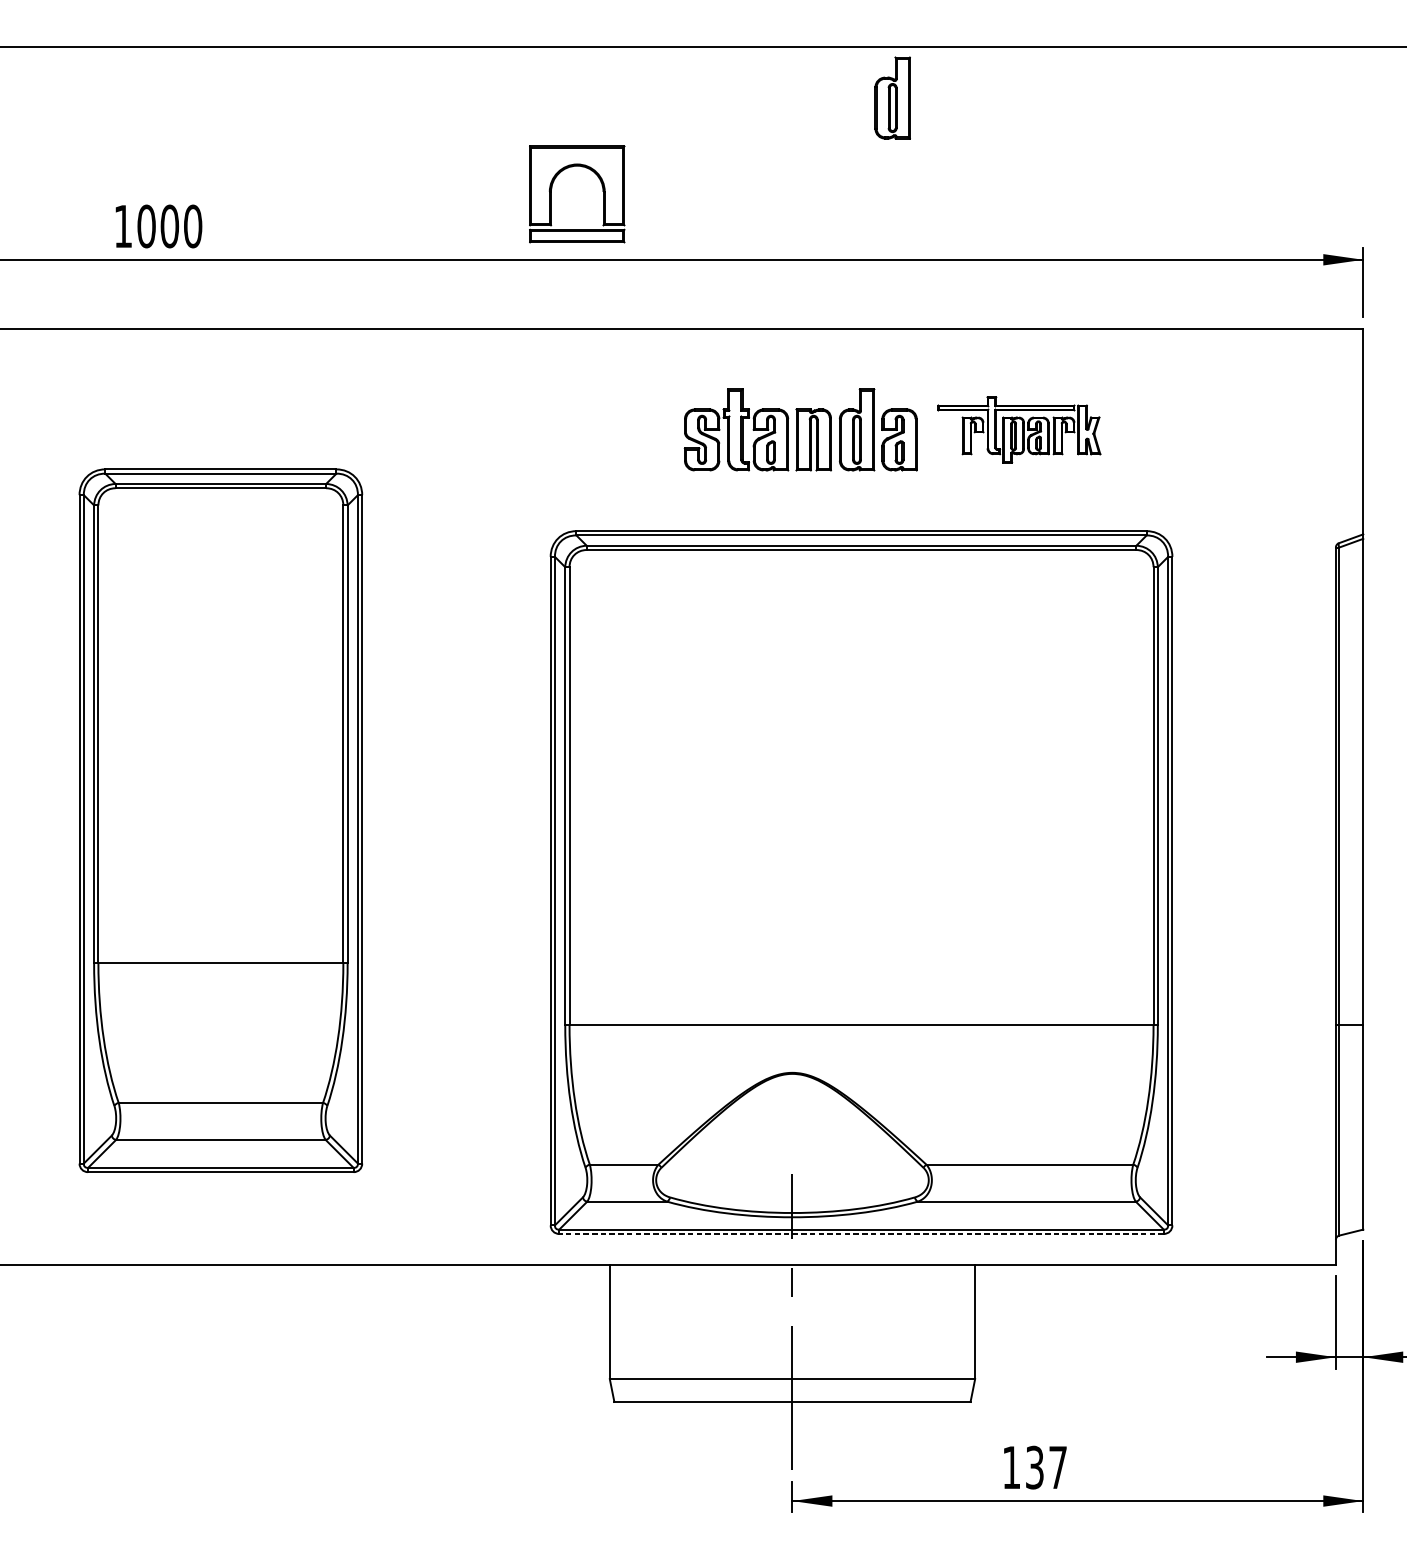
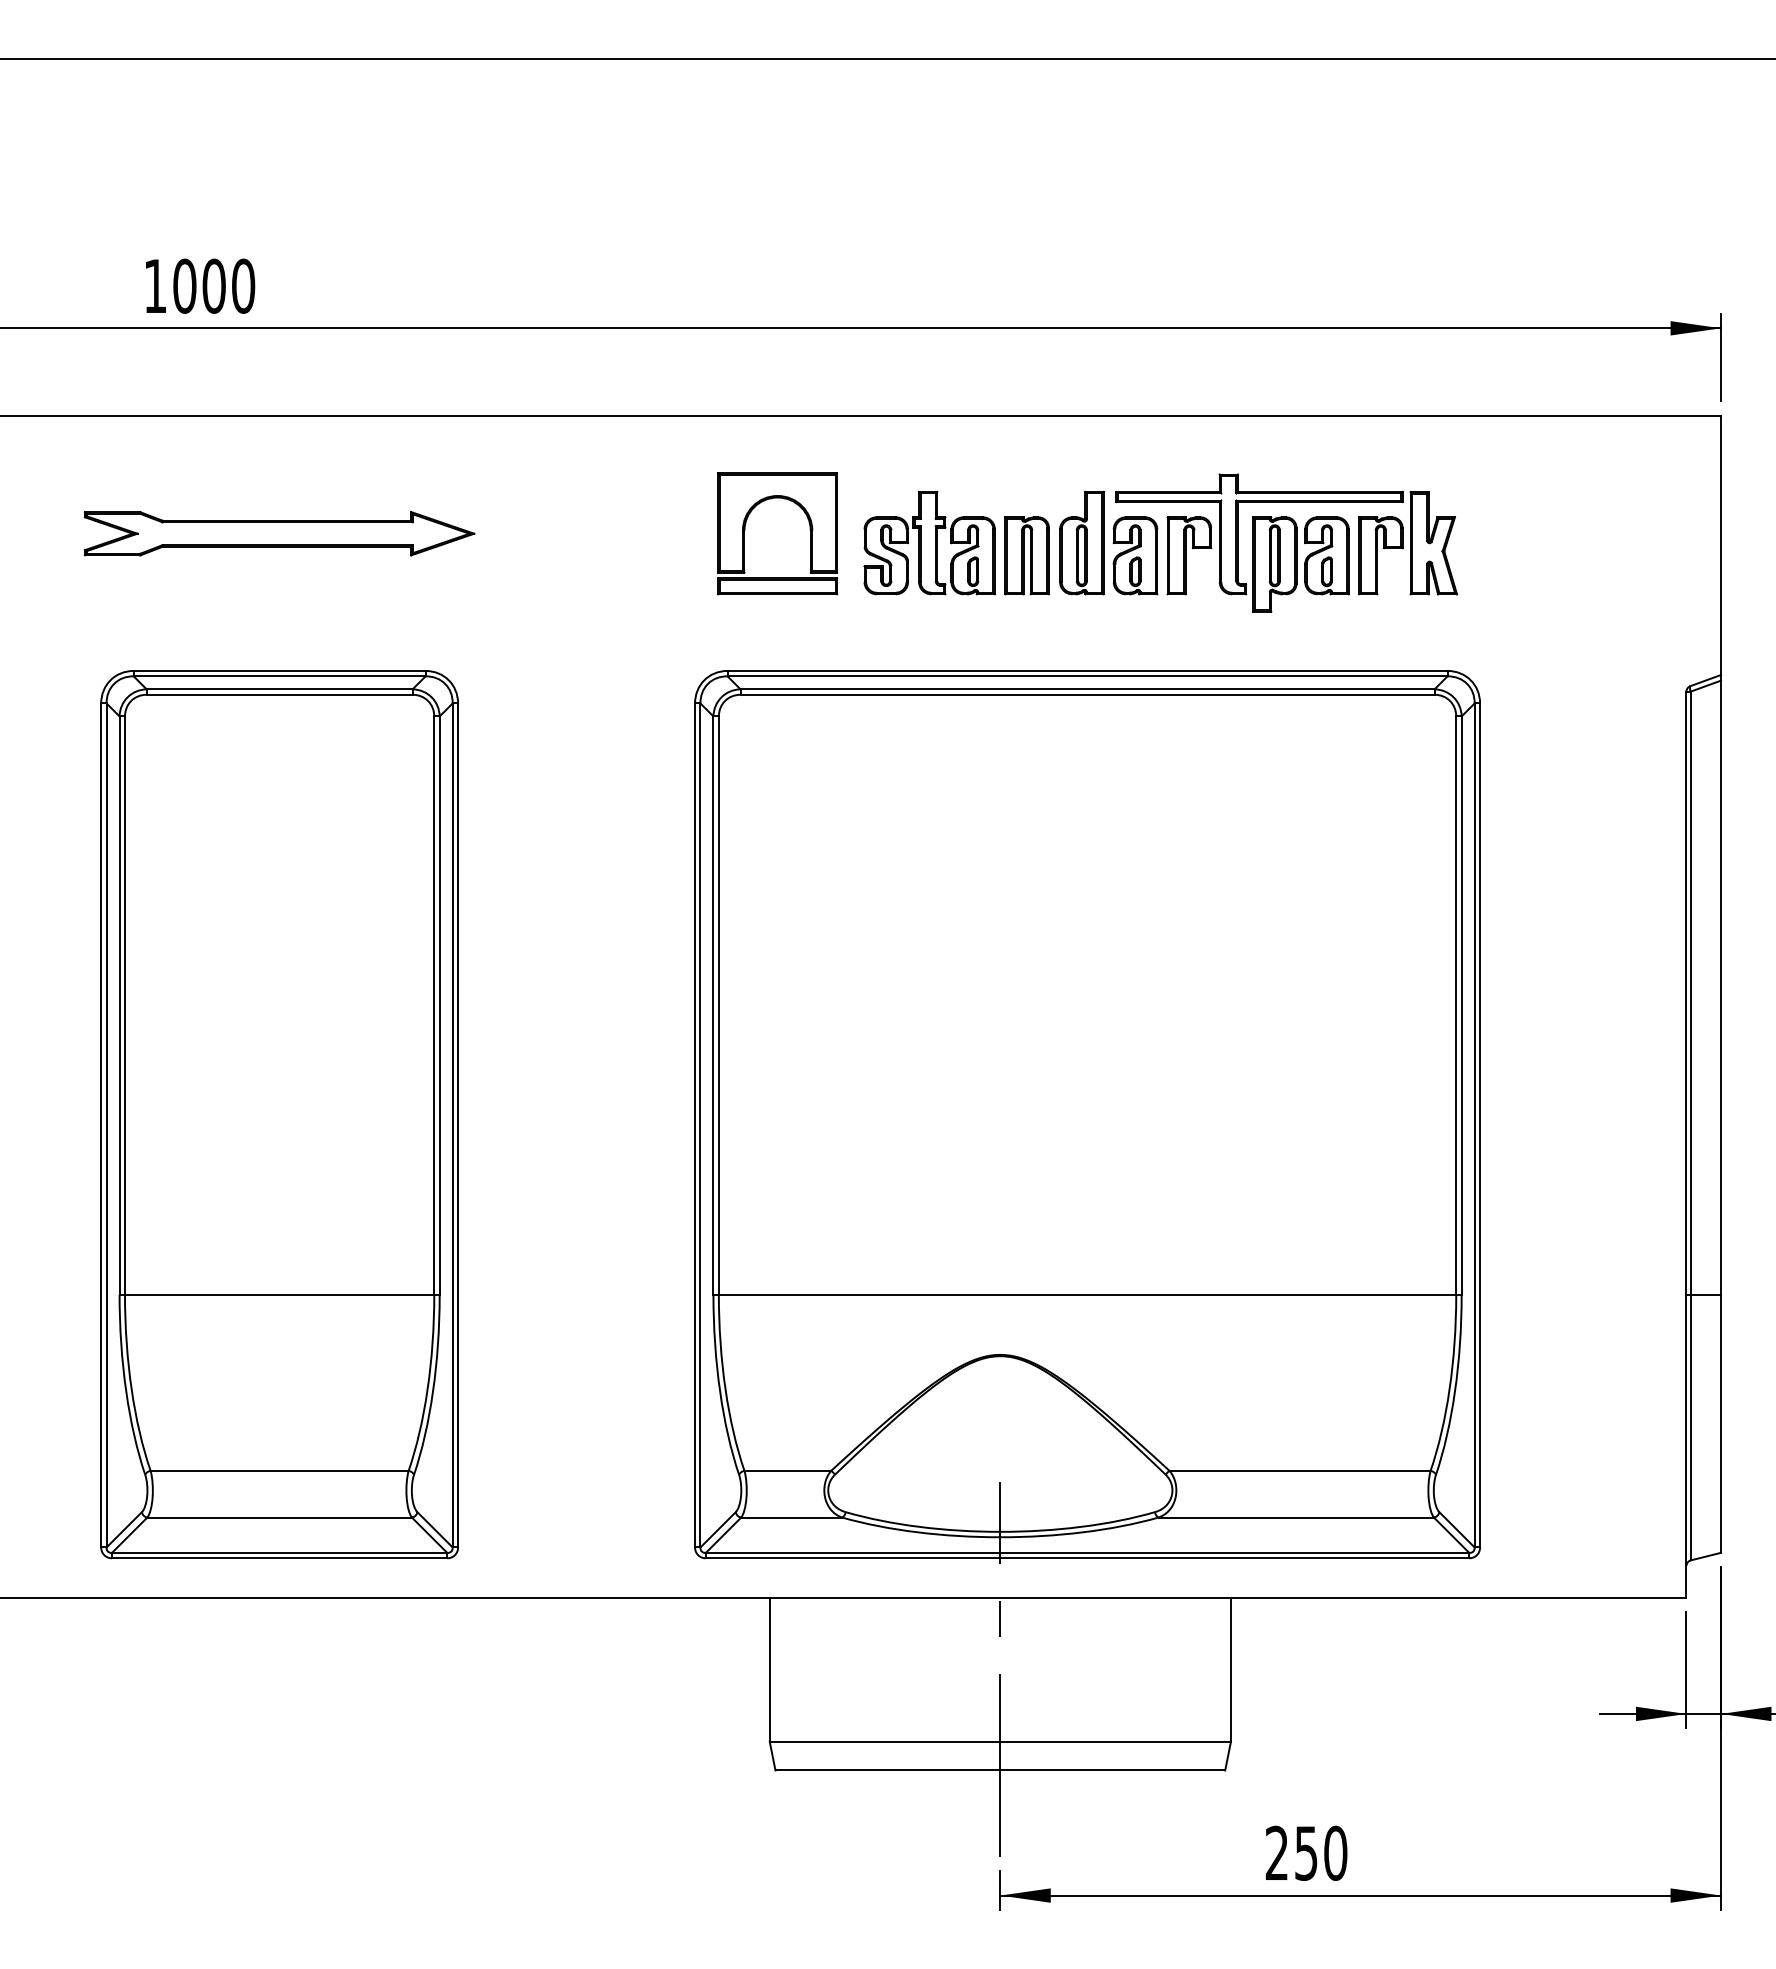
part: (892, 97) -> (1126, 123), removed
part: (551, 191) -> (745, 530), moved
part: (221, 422) -> (279, 533), added
part: (1019, 429) -> (1286, 542), size x1.67
part: (220, 820) -> (279, 1114), moved
line: (861, 1234) -> (1087, 1558), dashed -> solid
text: (1034, 1466) -> (1306, 1852), 137 -> 250

